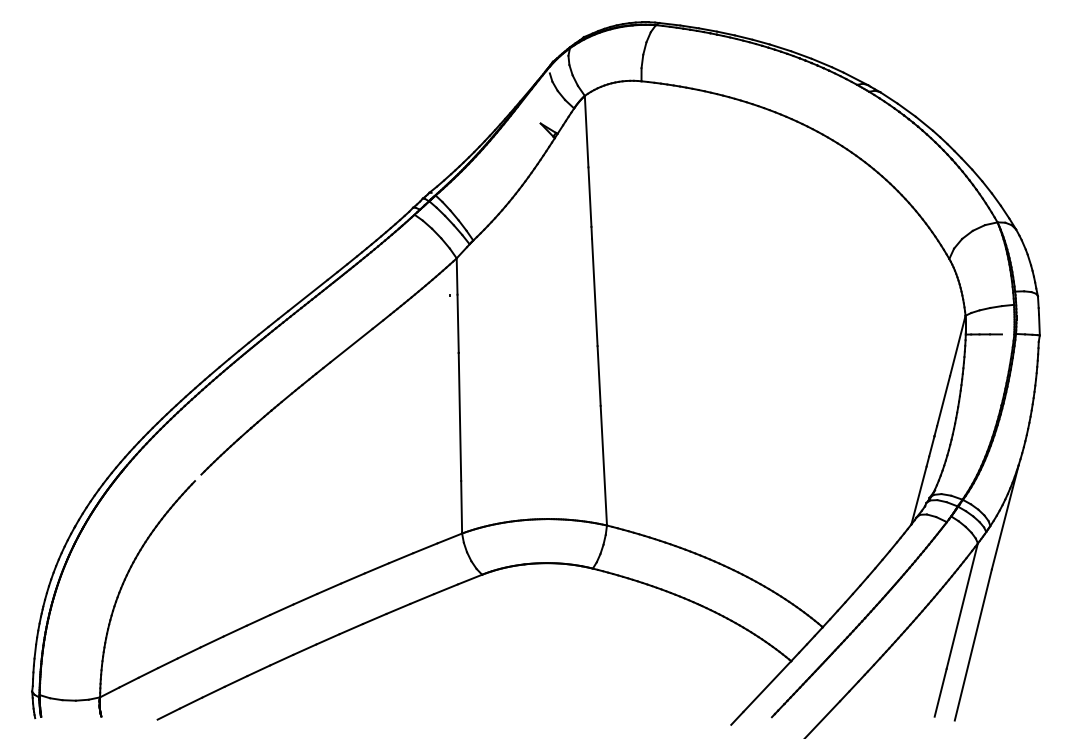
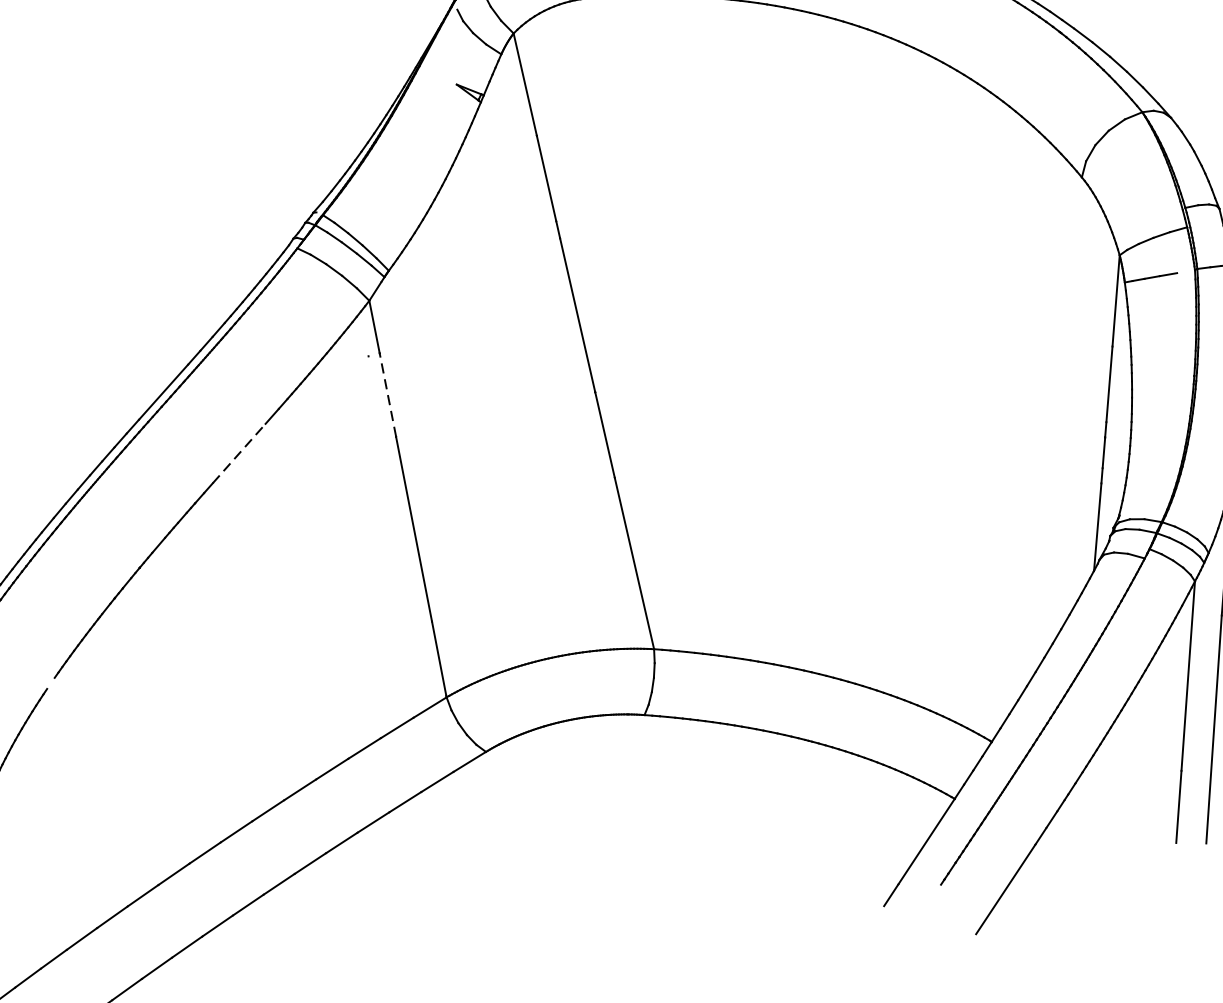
line: (458, 323) -> (388, 394), solid -> dashed
line: (351, 345) -> (239, 453), solid -> dashed

